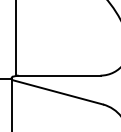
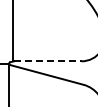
line: (58, 75) -> (47, 61), solid -> dashed

